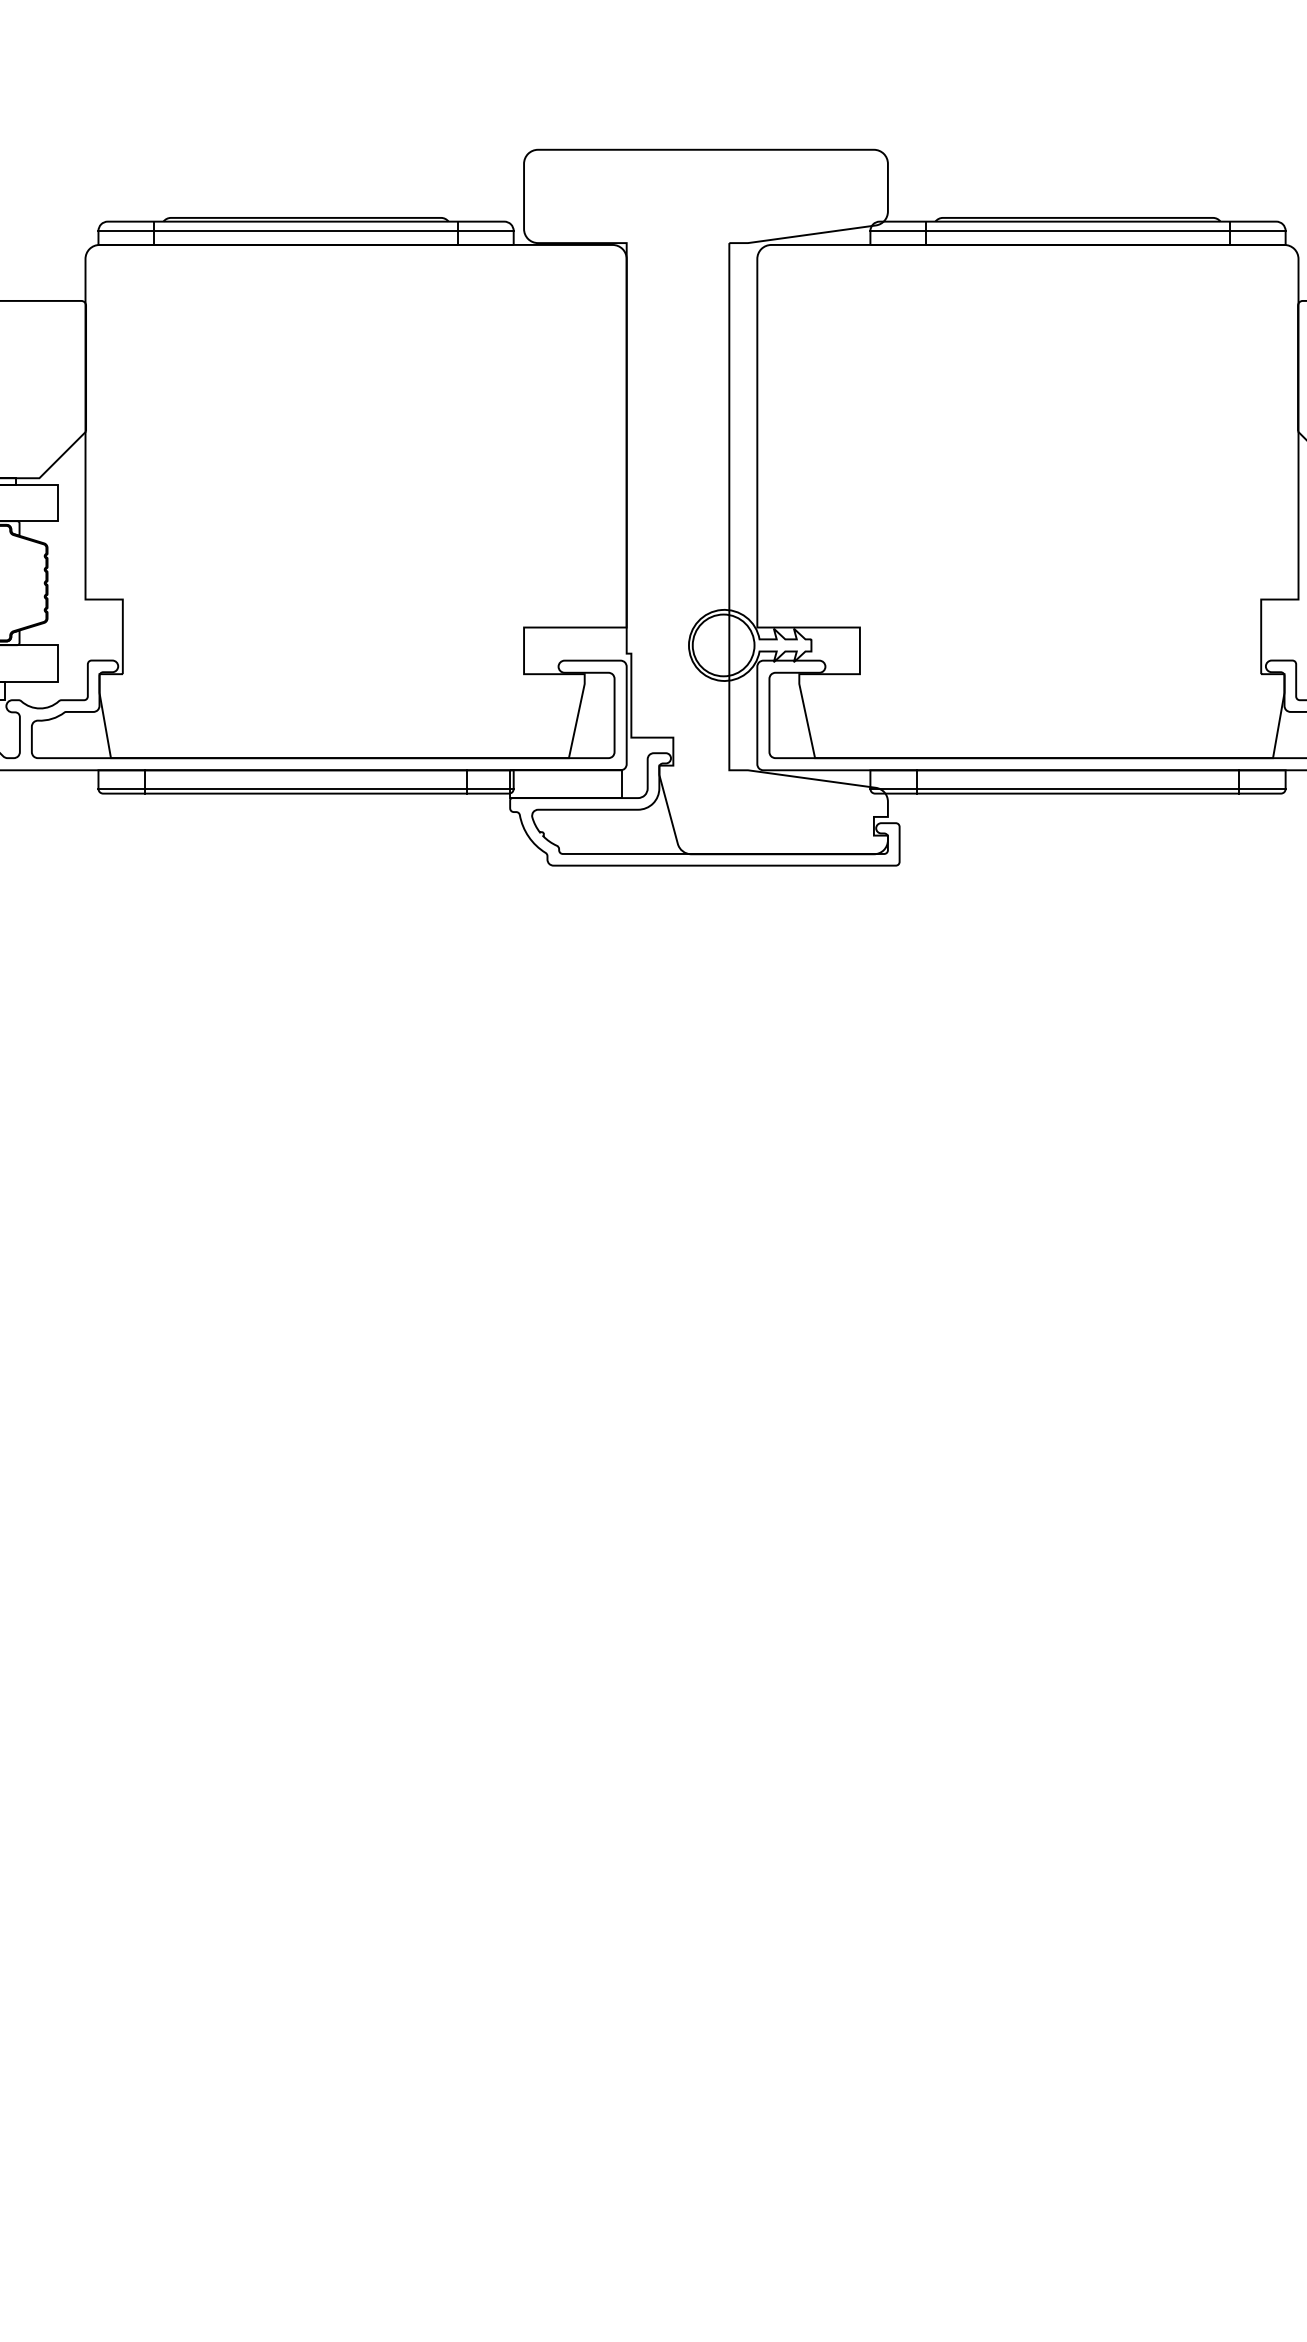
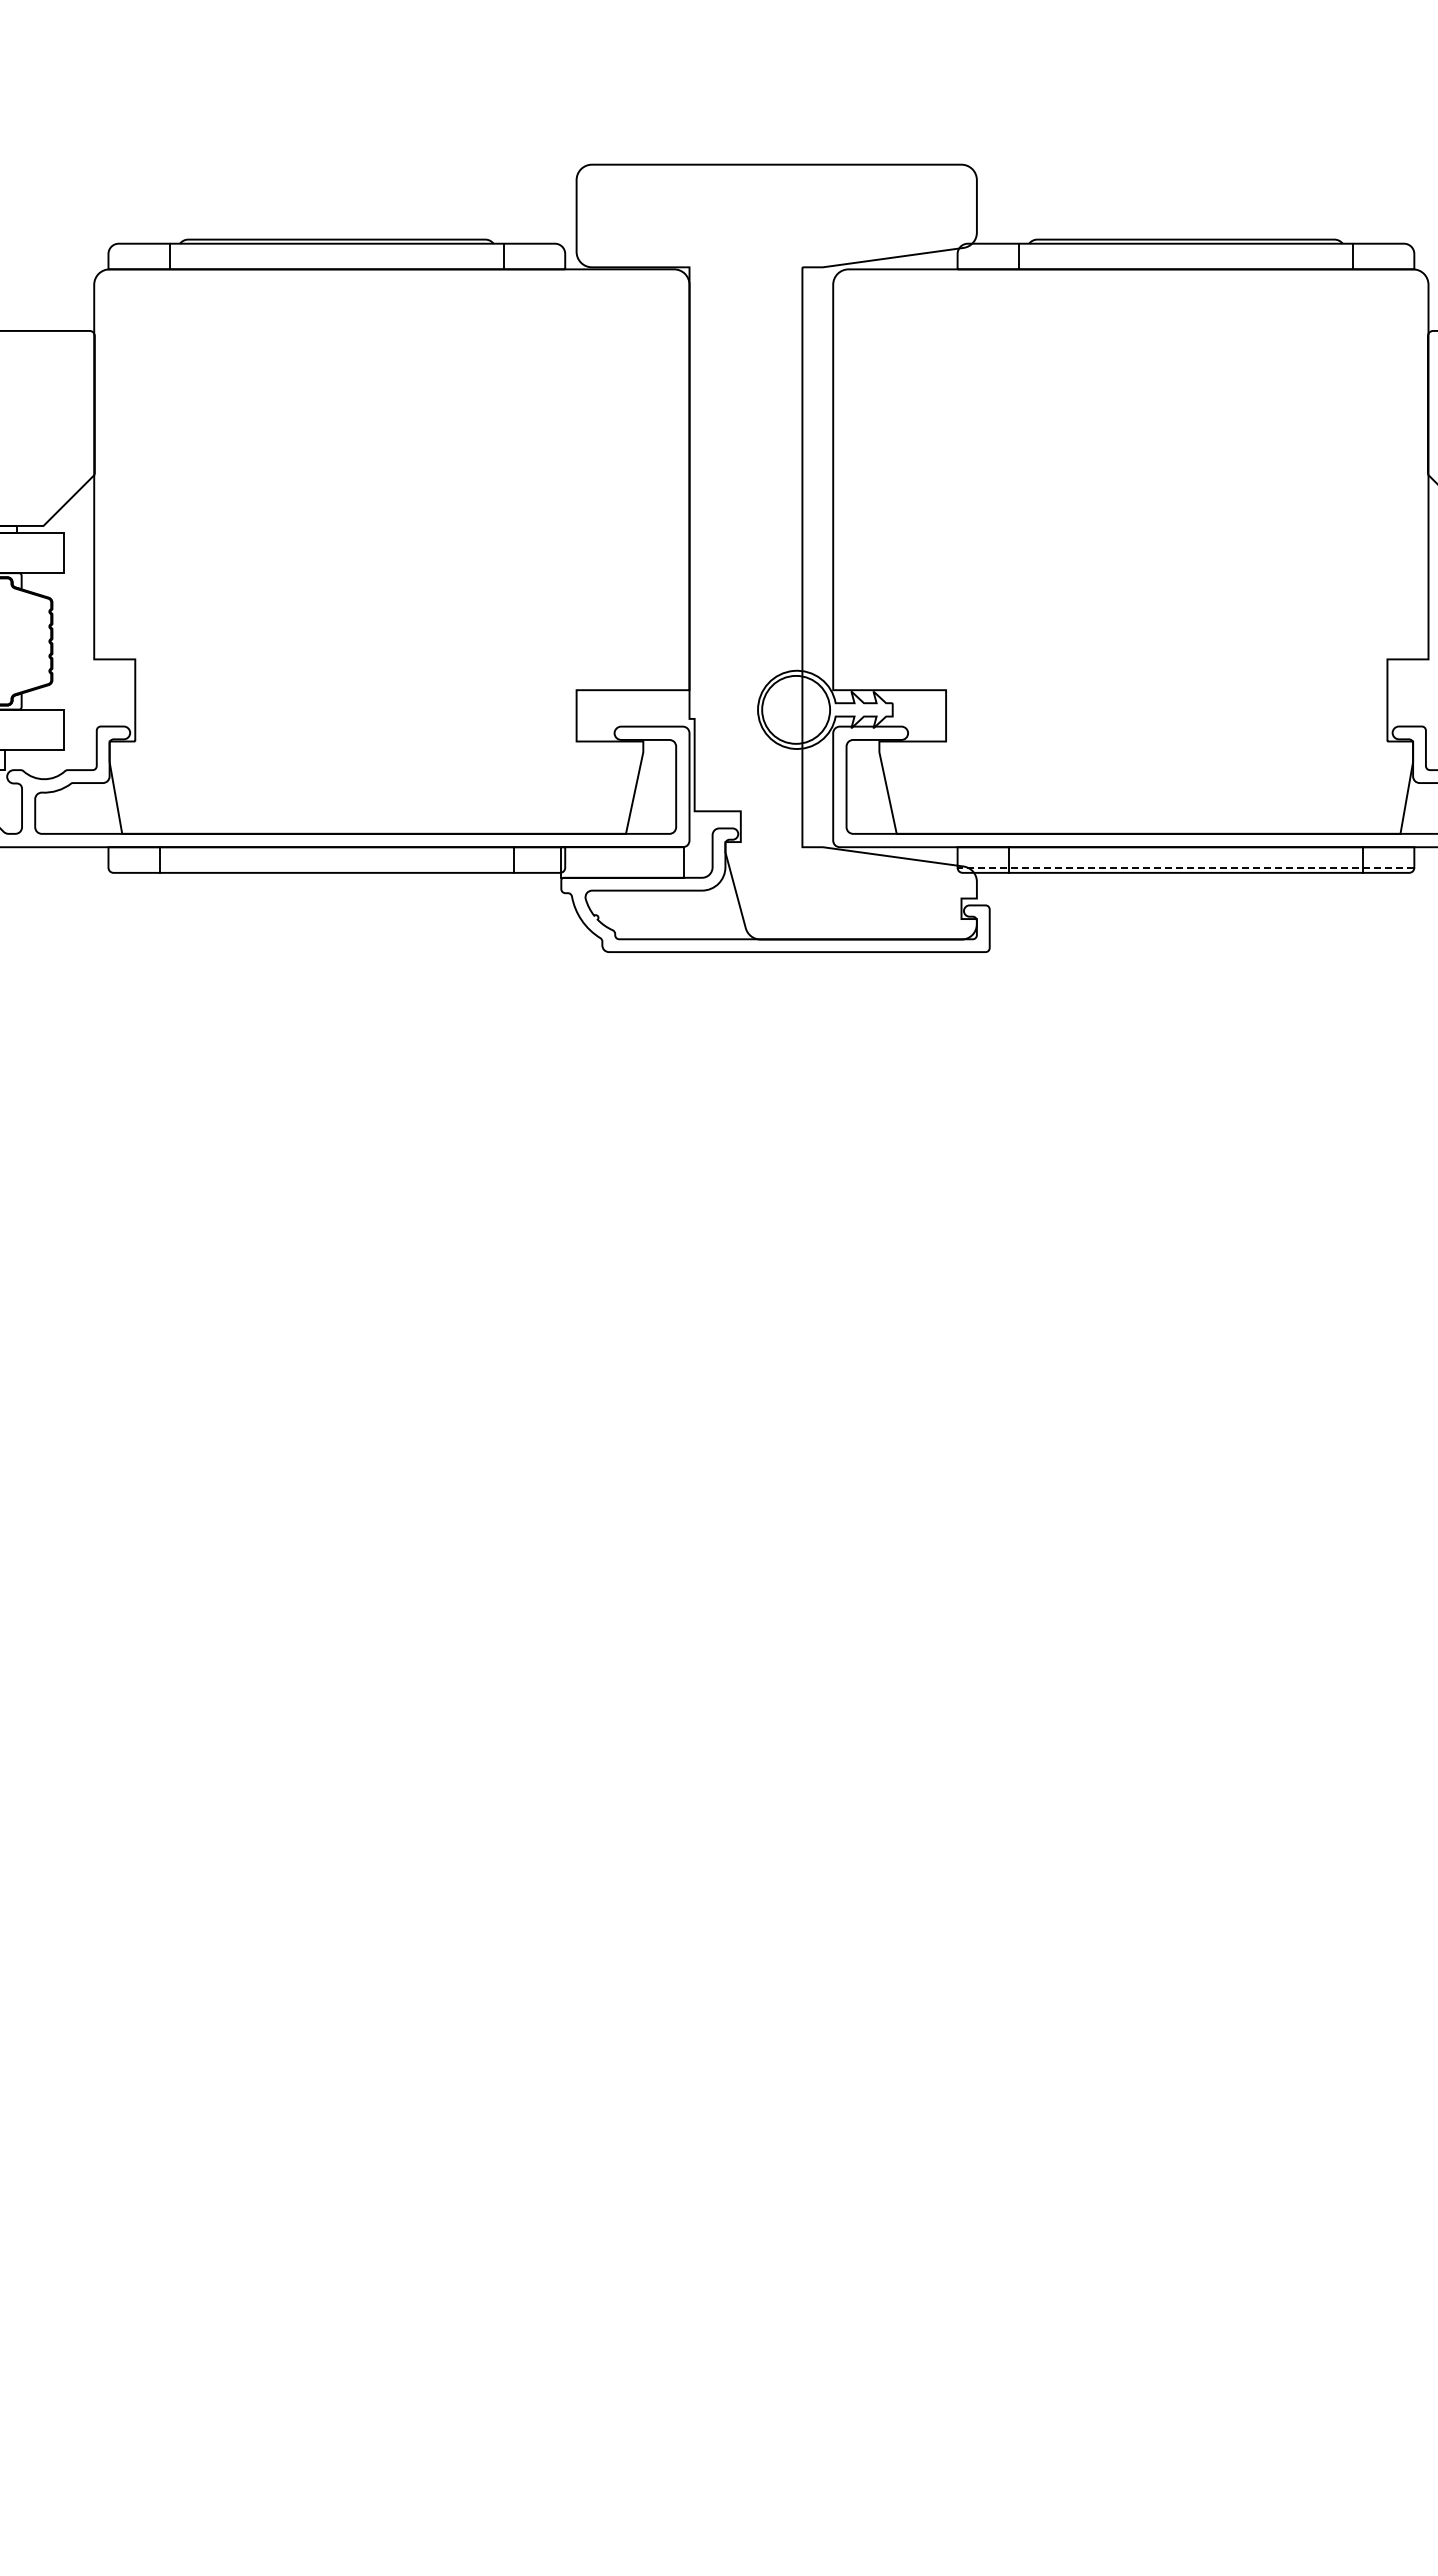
line: (305, 230) -> (336, 253), removed
line: (1077, 230) -> (1185, 253), removed
line: (305, 788) -> (336, 867), removed
line: (1077, 788) -> (1185, 867), solid -> dashed

